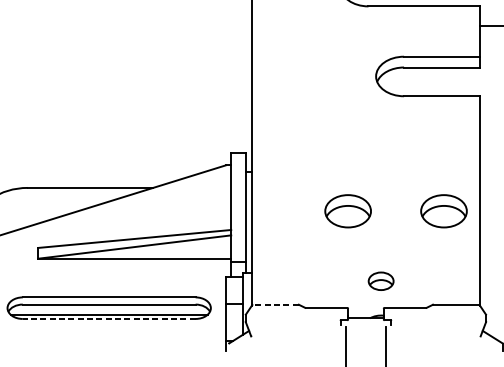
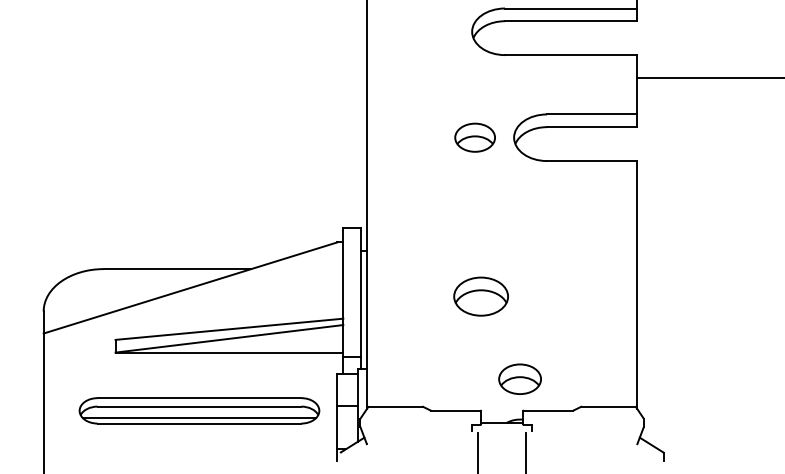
part: (342, 76) -> (474, 137), added
part: (443, 211) -> (593, 296), removed
part: (380, 280) -> (519, 378), size x1.43
line: (275, 304) -> (395, 406), dashed -> solid
line: (109, 318) -> (199, 423), dashed -> solid

